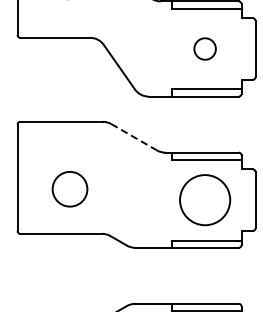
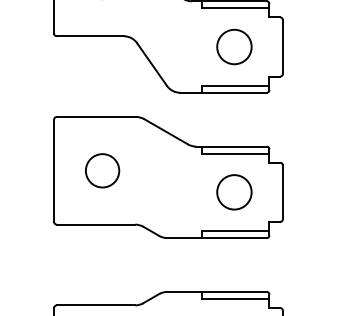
circle: (205, 48) -> (234, 46), size x1.67
line: (134, 137) -> (166, 132), dashed -> solid
circle: (69, 188) -> (102, 170), moved
circle: (205, 200) -> (234, 192), size x0.71

